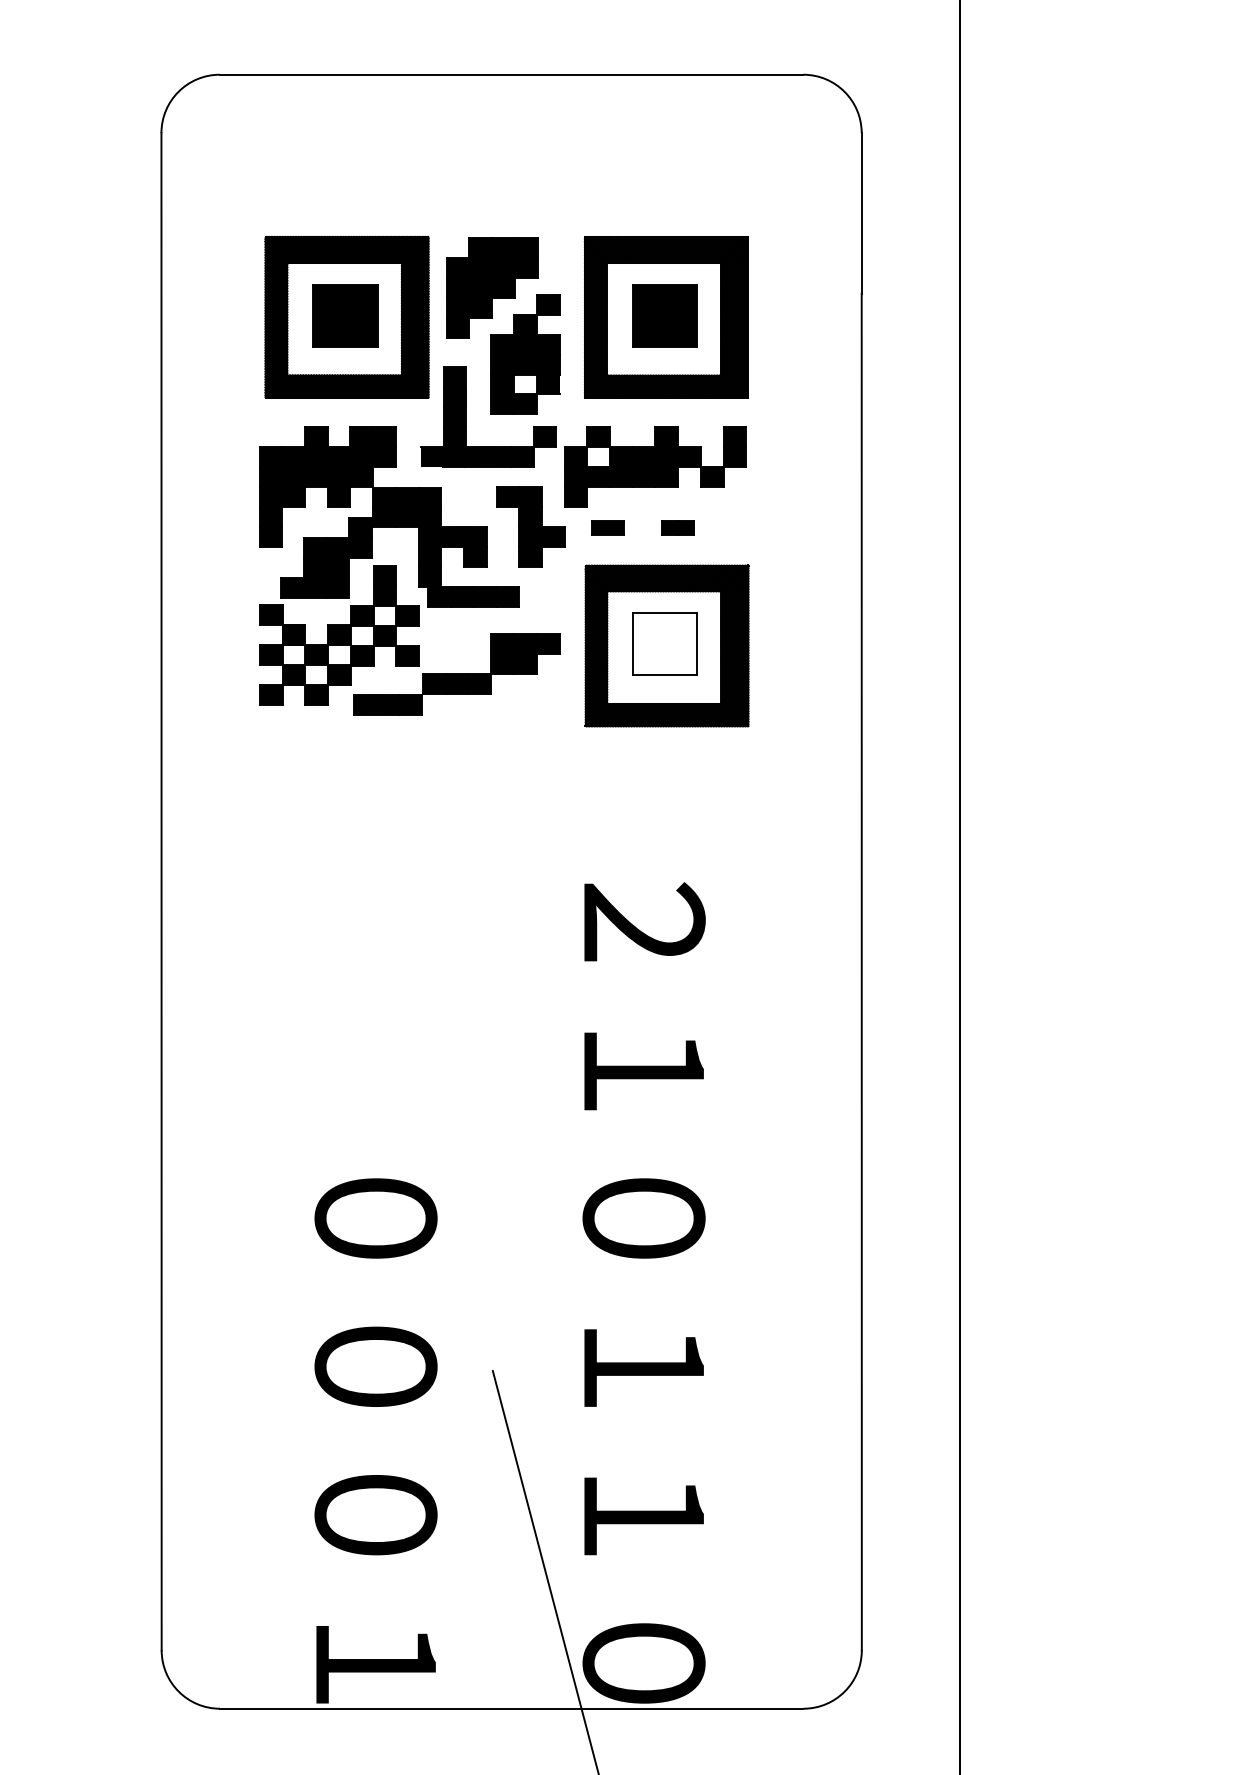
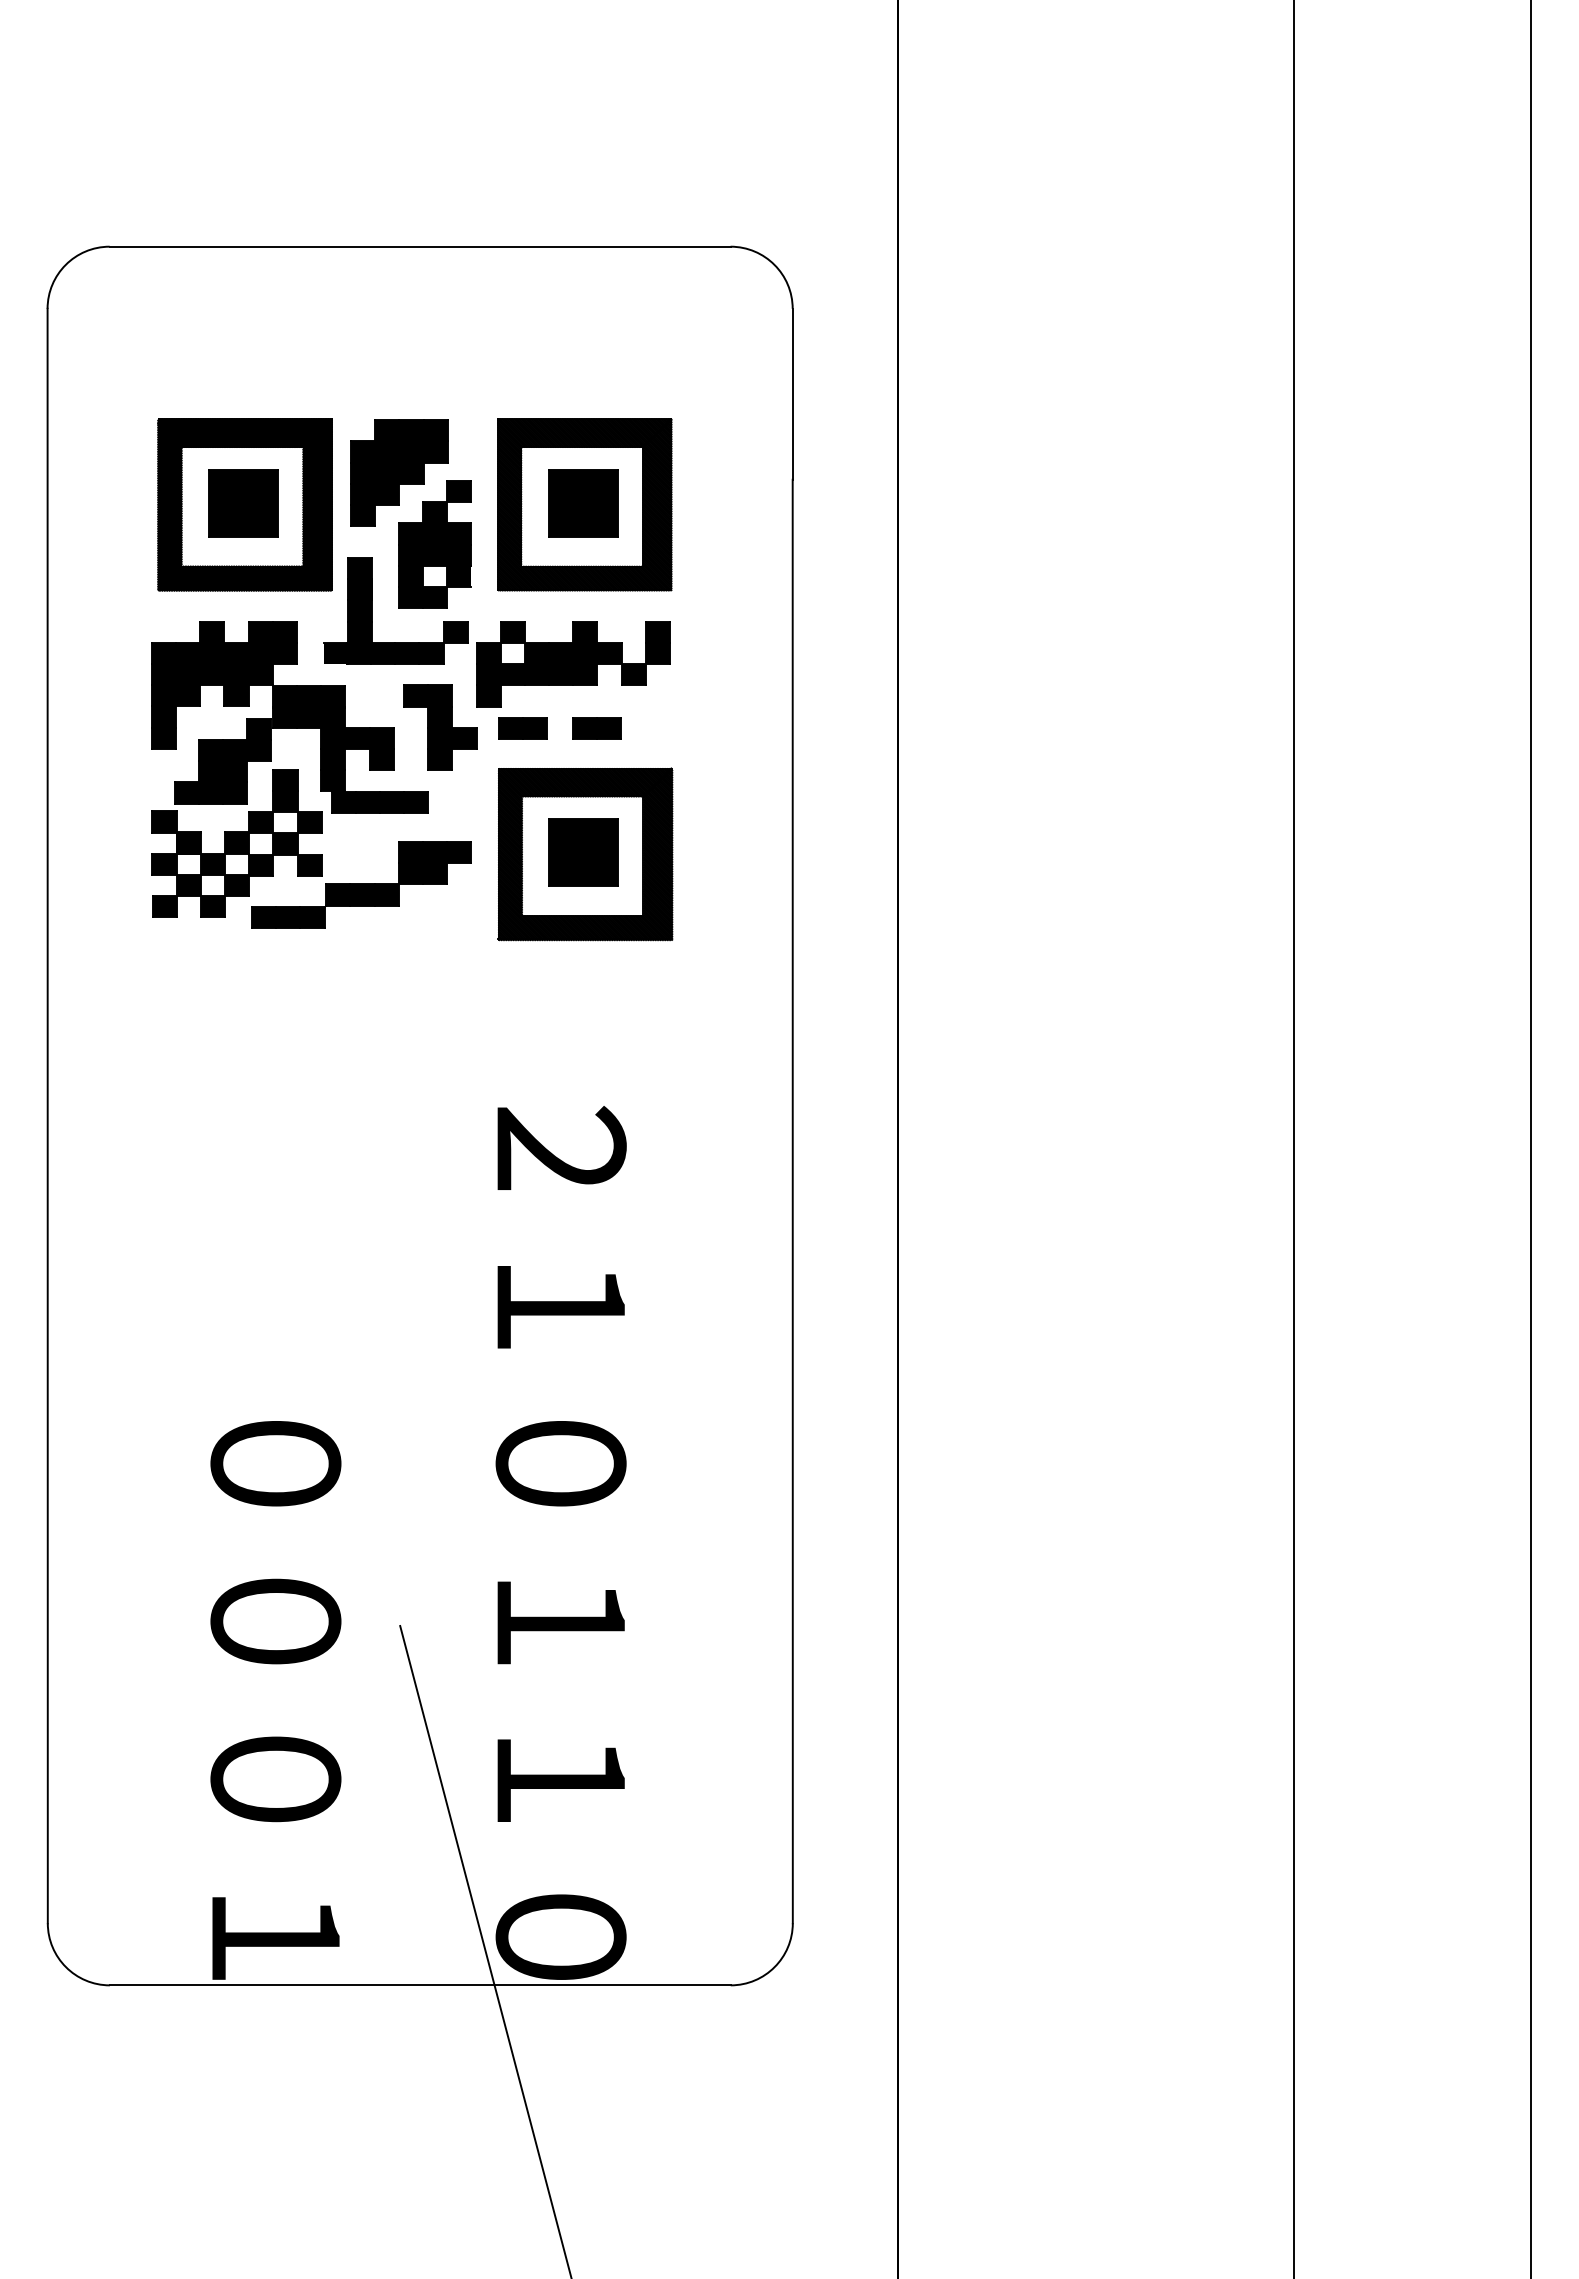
part: (607, 527) -> (522, 728), size x1.43
part: (677, 527) -> (596, 728), size x1.43
fill: (664, 644) -> (582, 852), added

